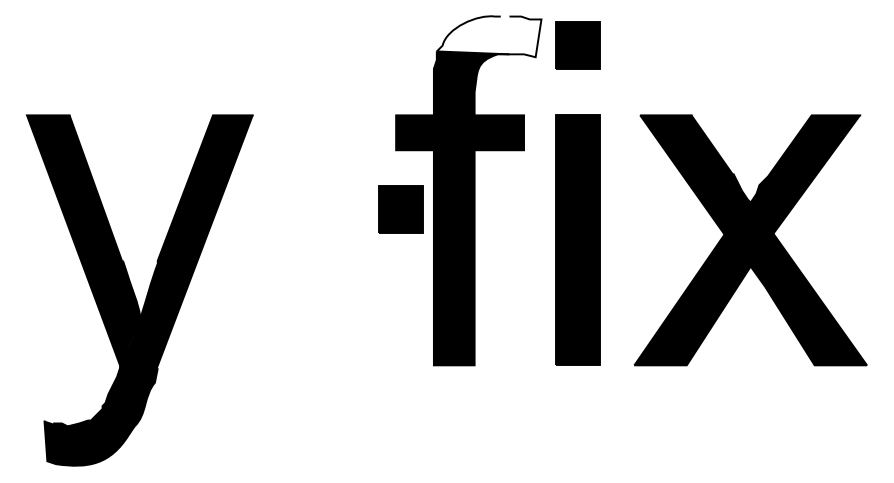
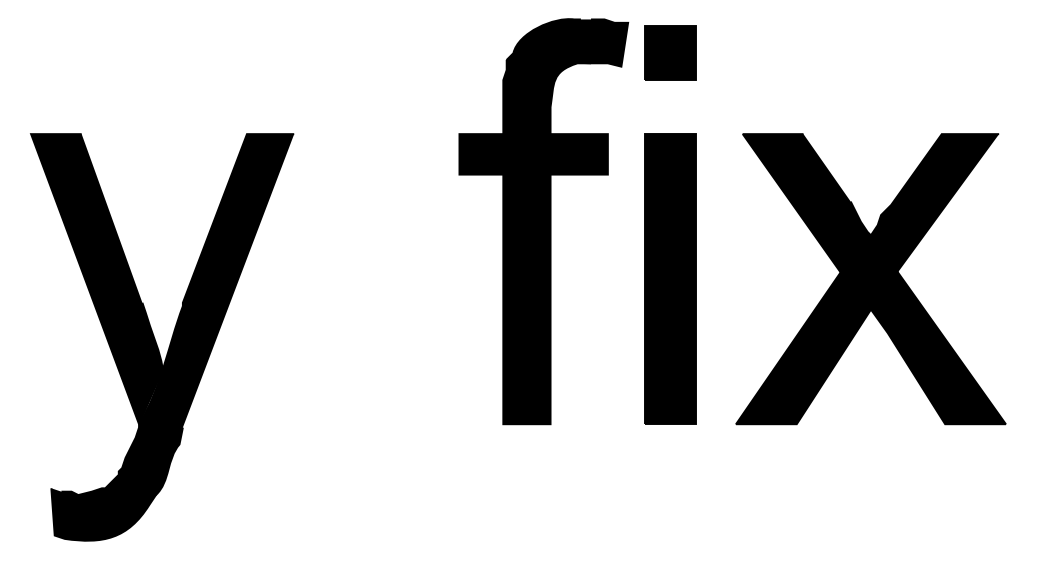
fill: (489, 36) -> (567, 42), added
part: (401, 208) -> (465, 242), removed

